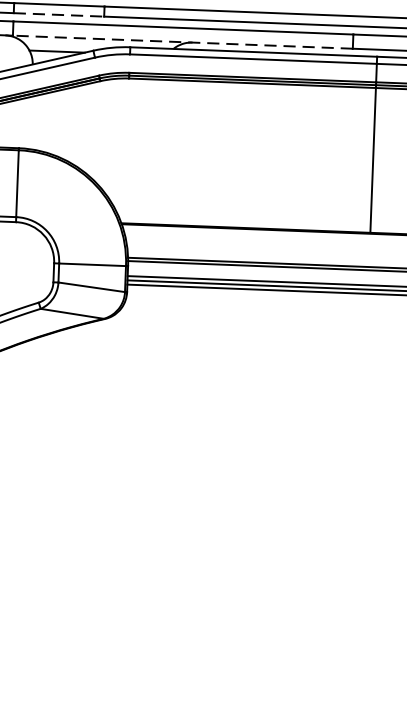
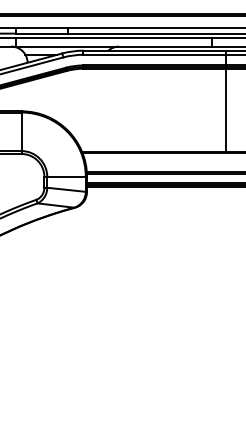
line: (60, 14) -> (42, 33), dashed -> solid
line: (182, 41) -> (113, 46), dashed -> solid

